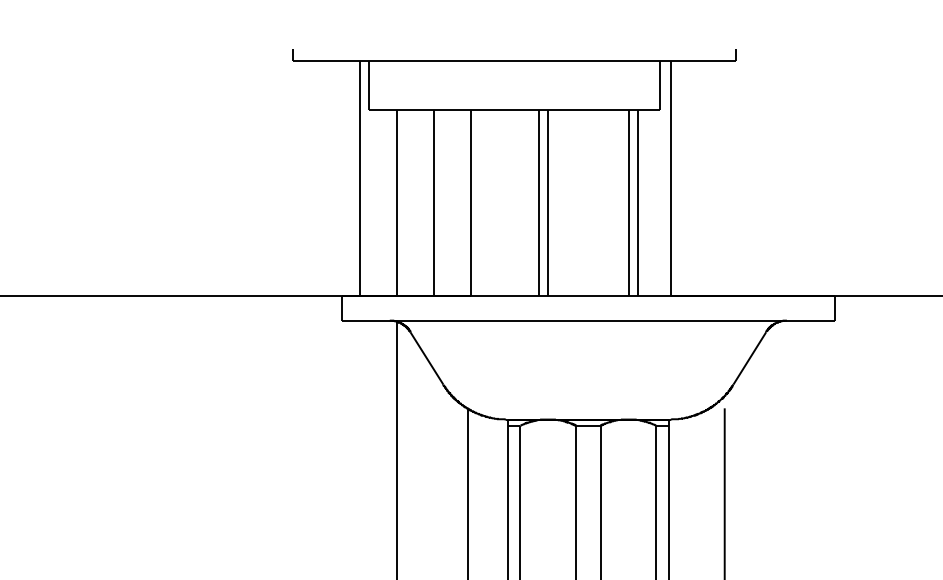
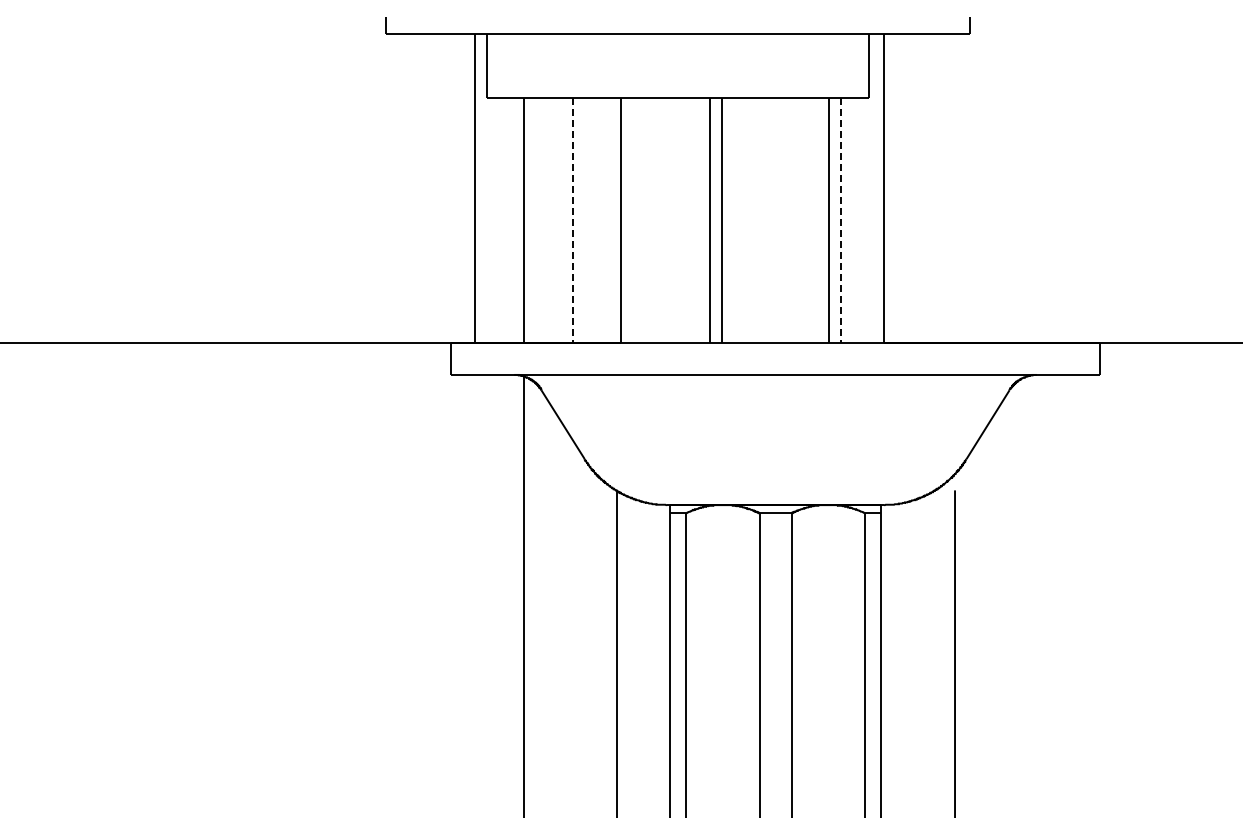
line: (434, 203) -> (572, 220), solid -> dashed
line: (637, 203) -> (840, 220), solid -> dashed

